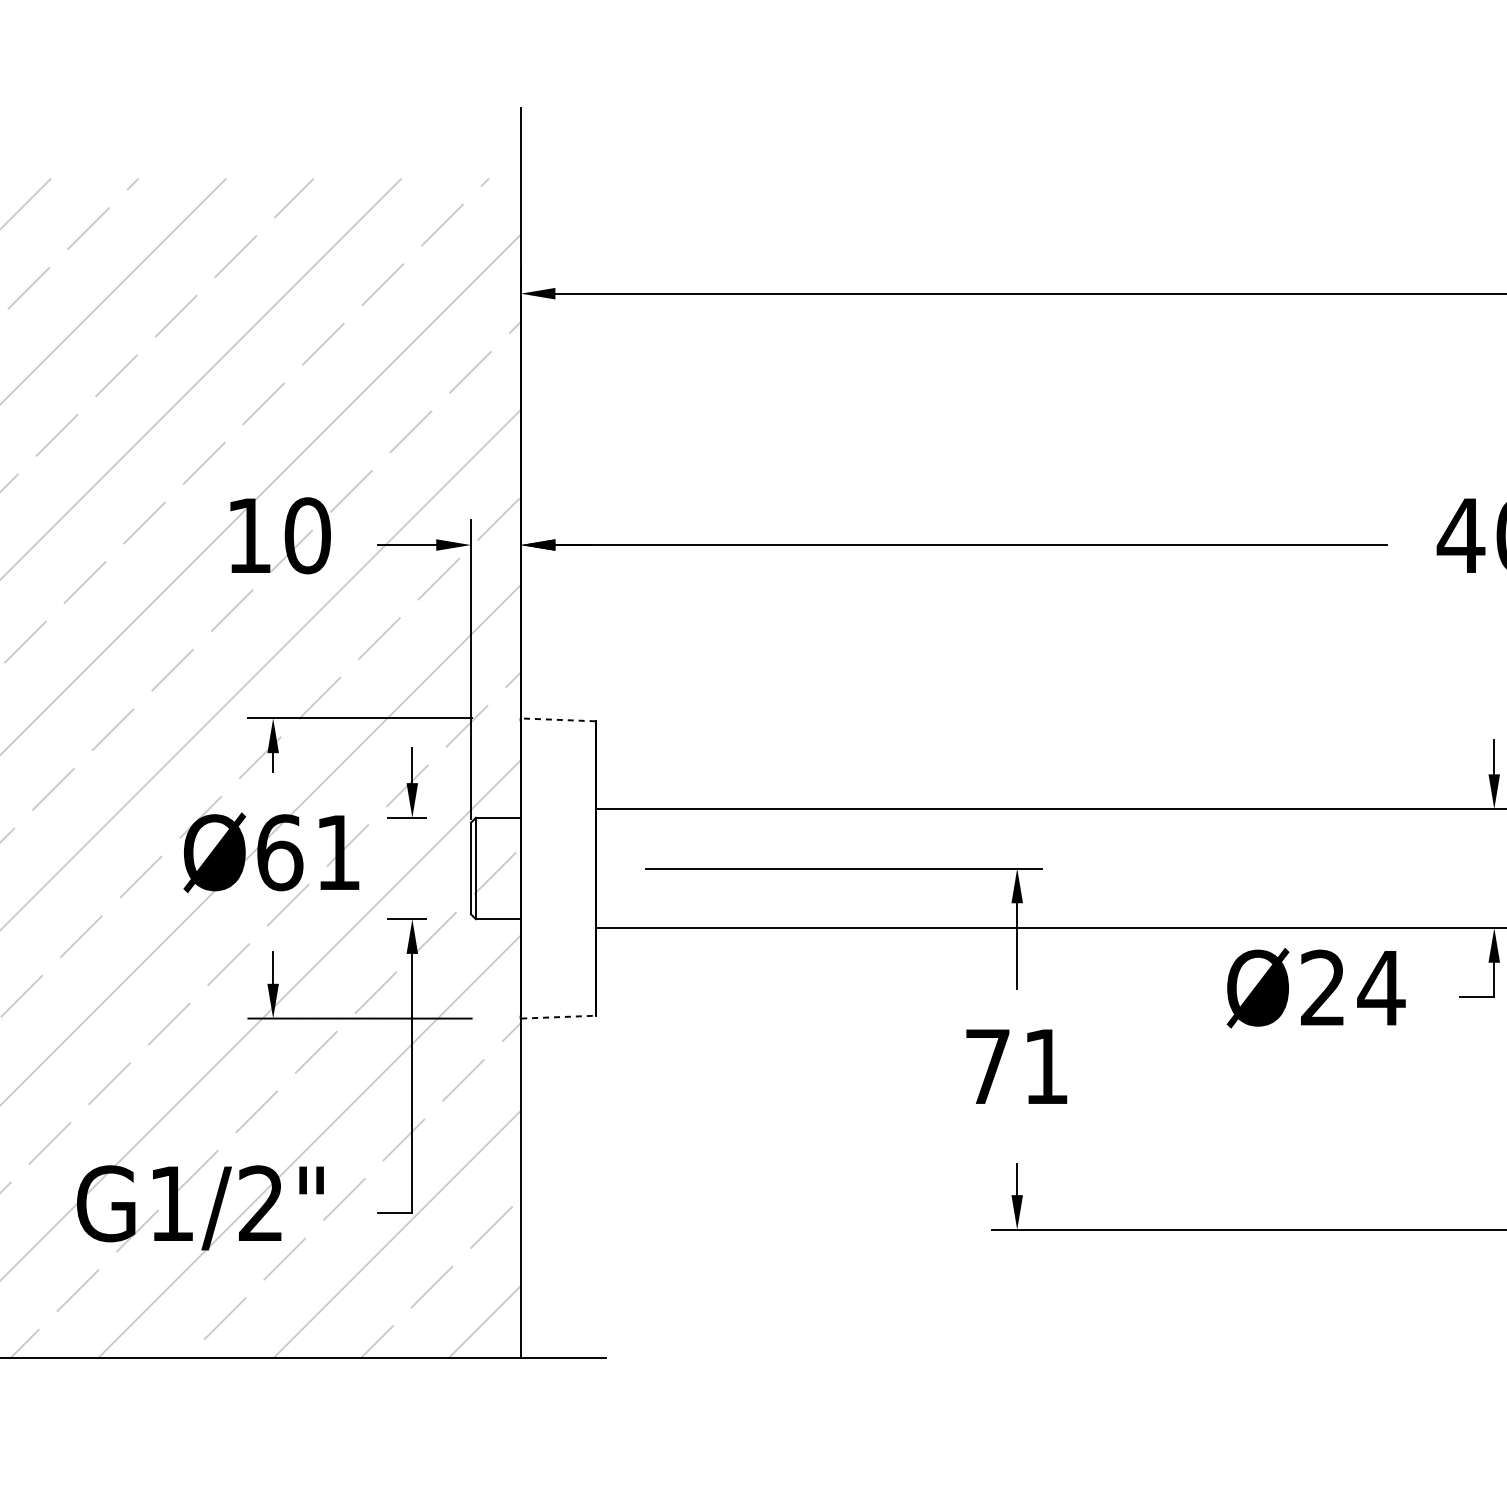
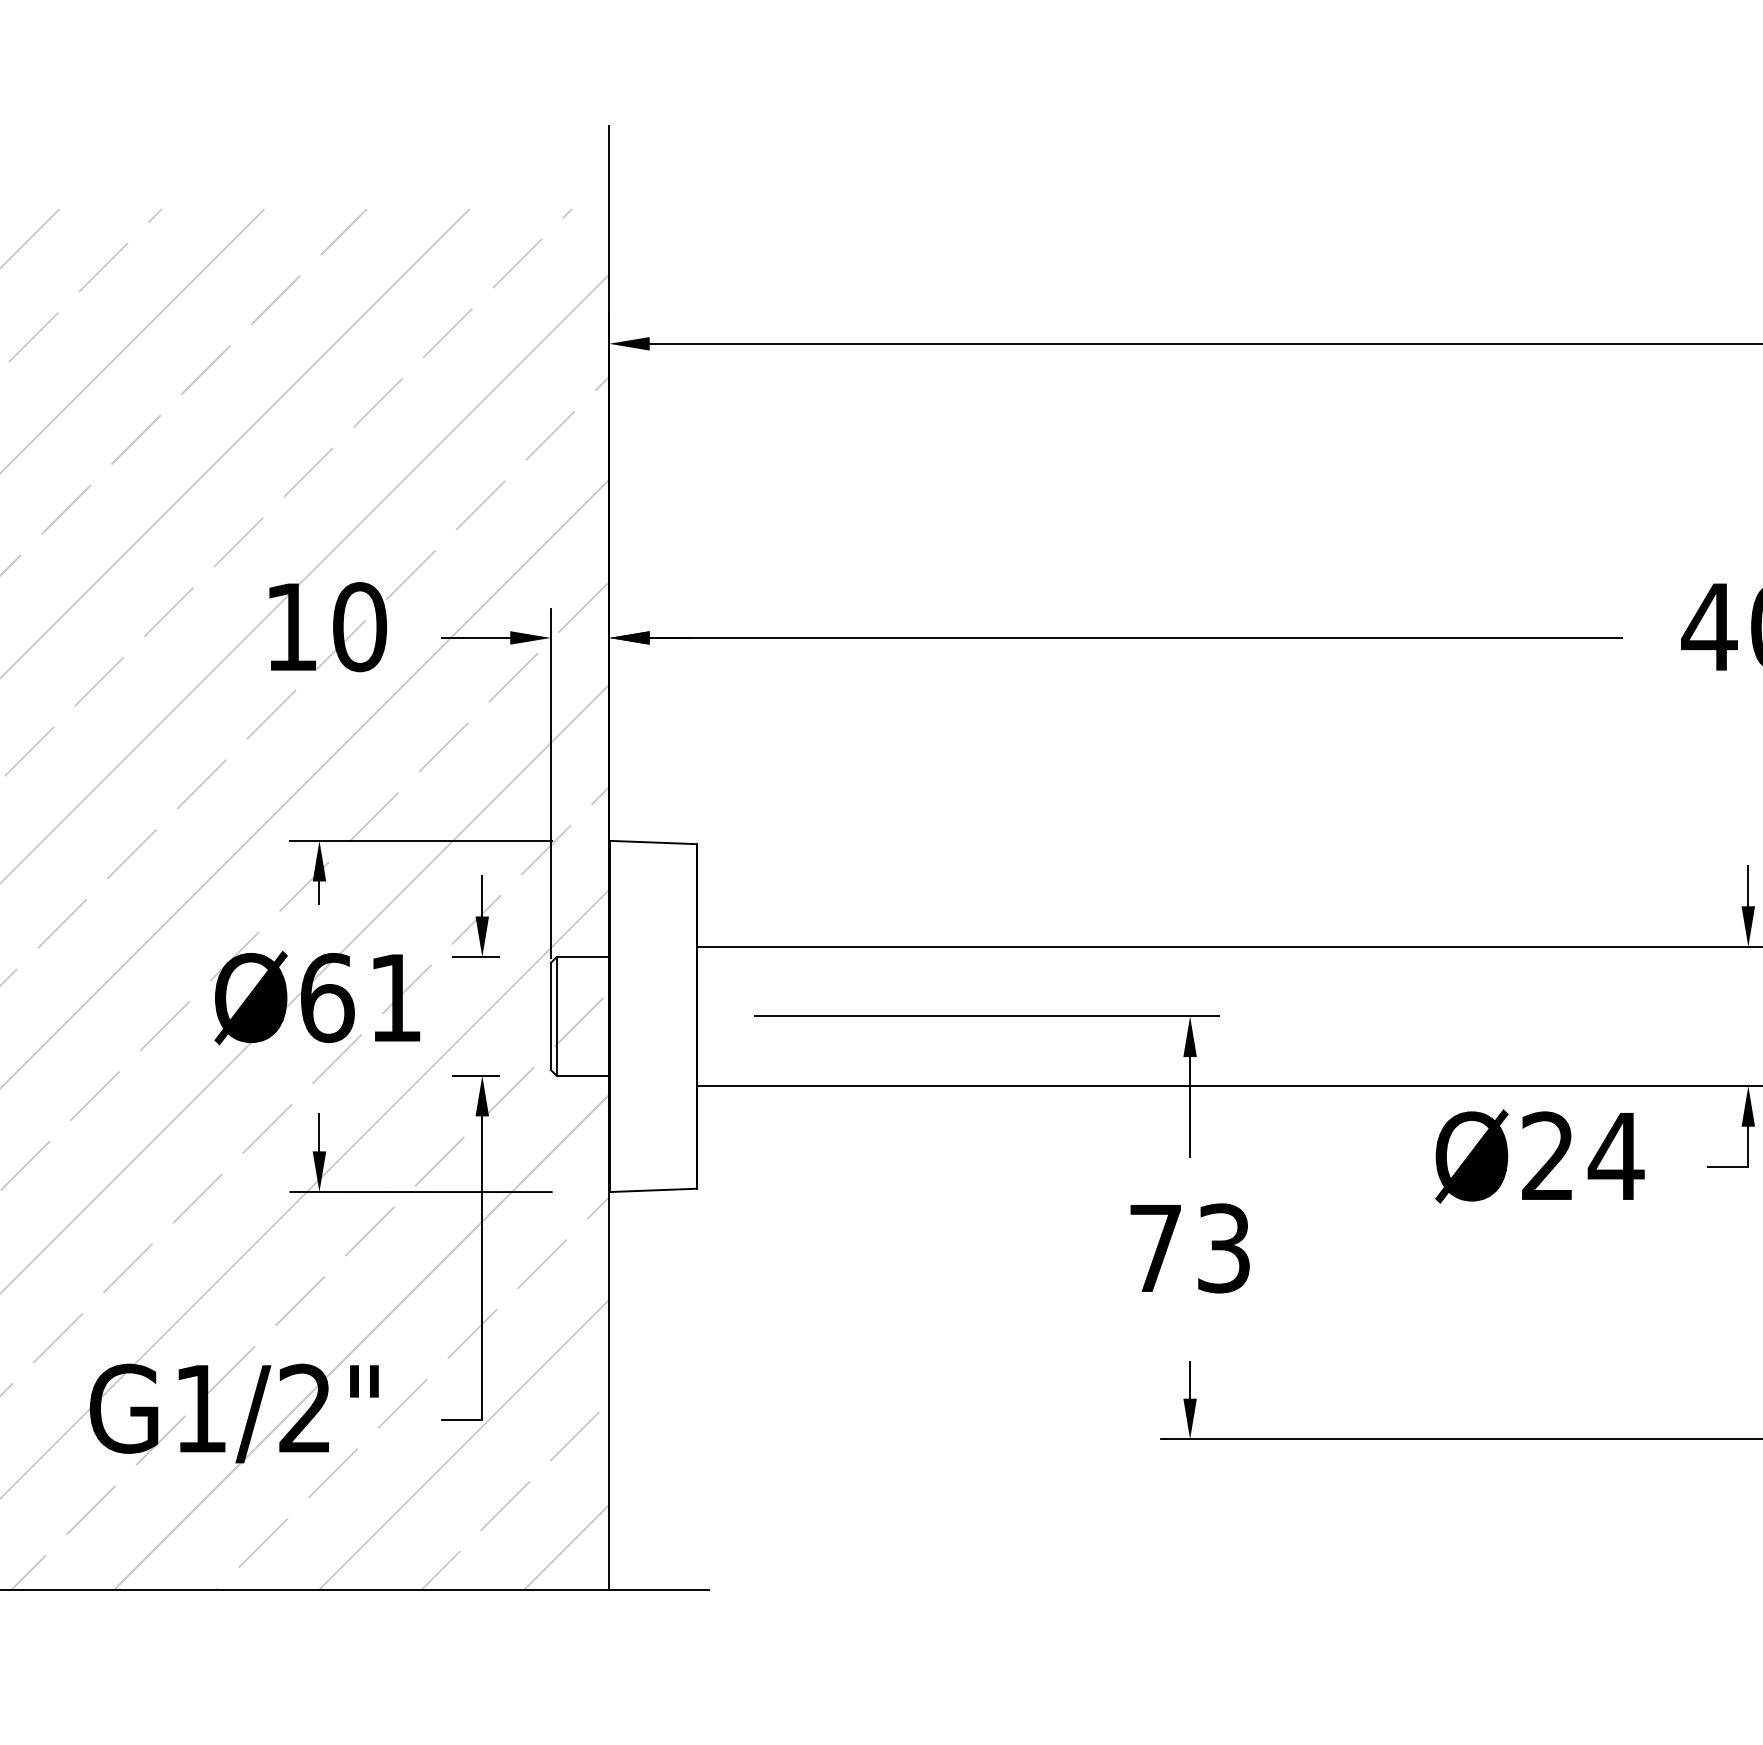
line: (558, 719) -> (653, 842), dashed -> solid
line: (558, 1017) -> (653, 1190), dashed -> solid
text: (1045, 1066) -> (1223, 1248), 71 -> 73

